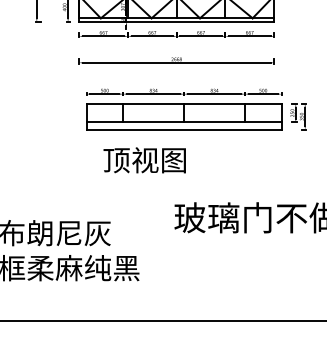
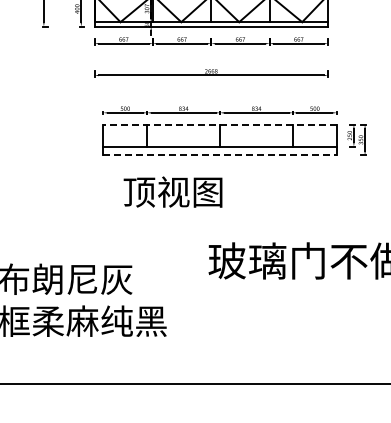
line: (184, 103) -> (220, 124), solid -> dashed
line: (184, 129) -> (220, 155), solid -> dashed

